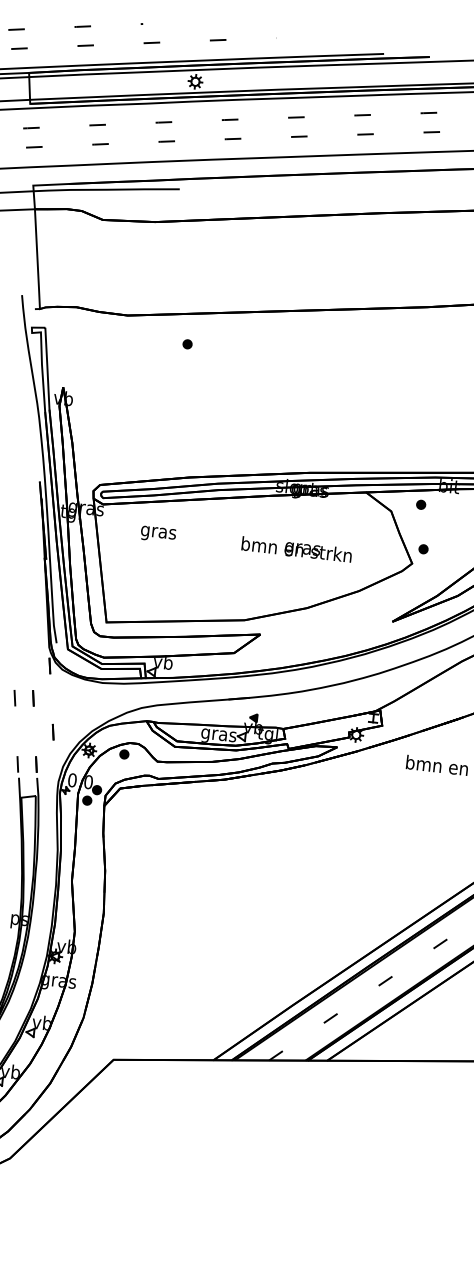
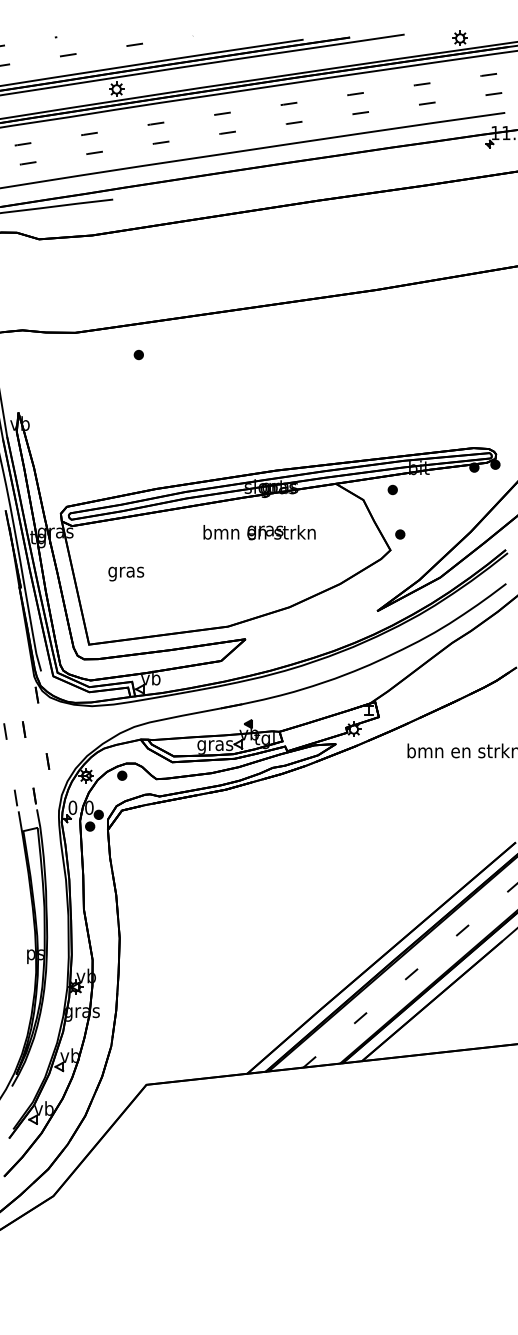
text: (158, 533) -> (126, 573), moved
text: (296, 549) -> (259, 532), moved

